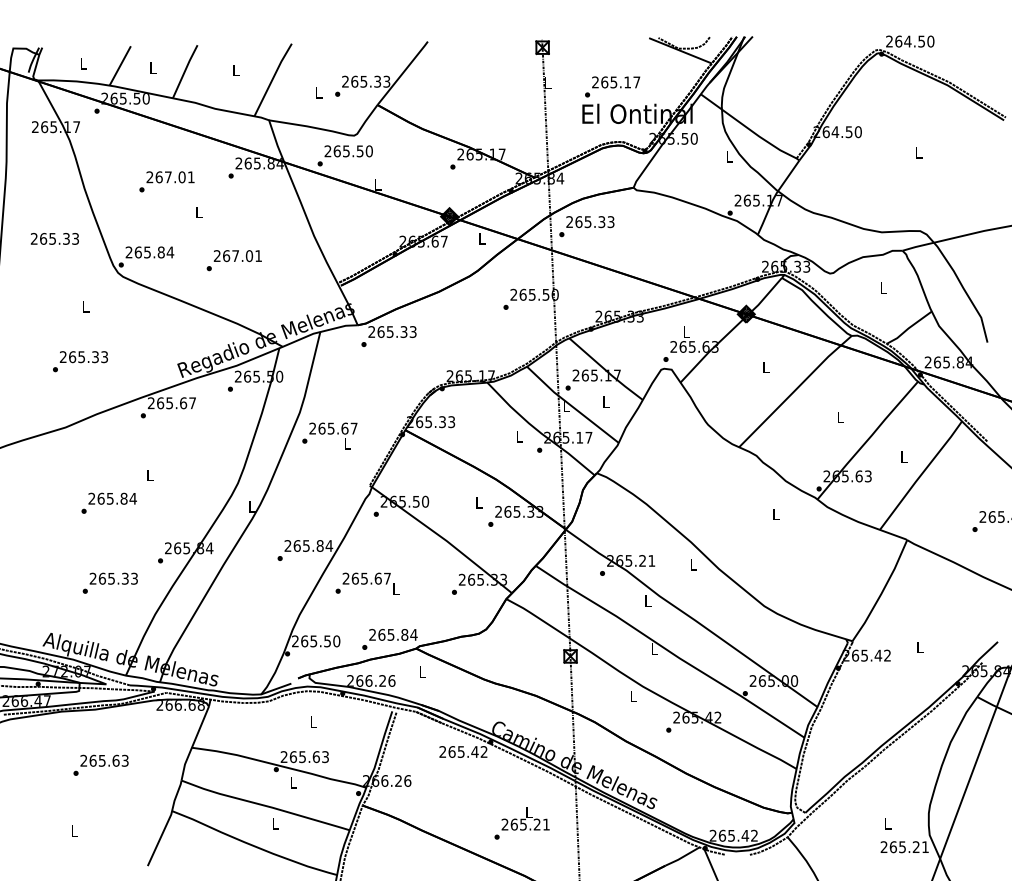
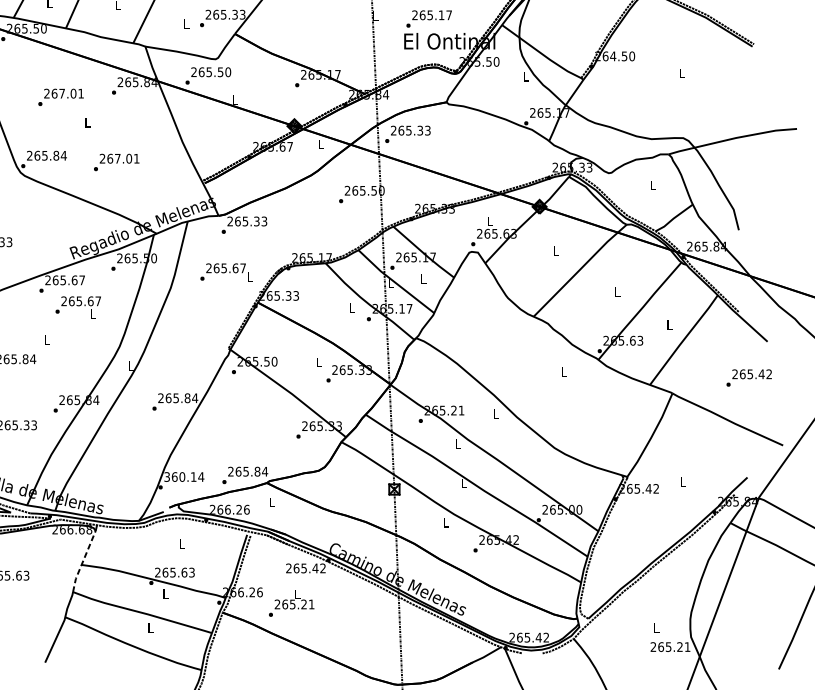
text: (329, 435) -> (77, 306), moved
text: (367, 583) -> (226, 272), moved
text: (316, 641) -> (184, 477), 265.50 -> 360.14
line: (193, 743) -> (82, 561), solid -> dashed
text: (521, 823) -> (291, 603), moved

